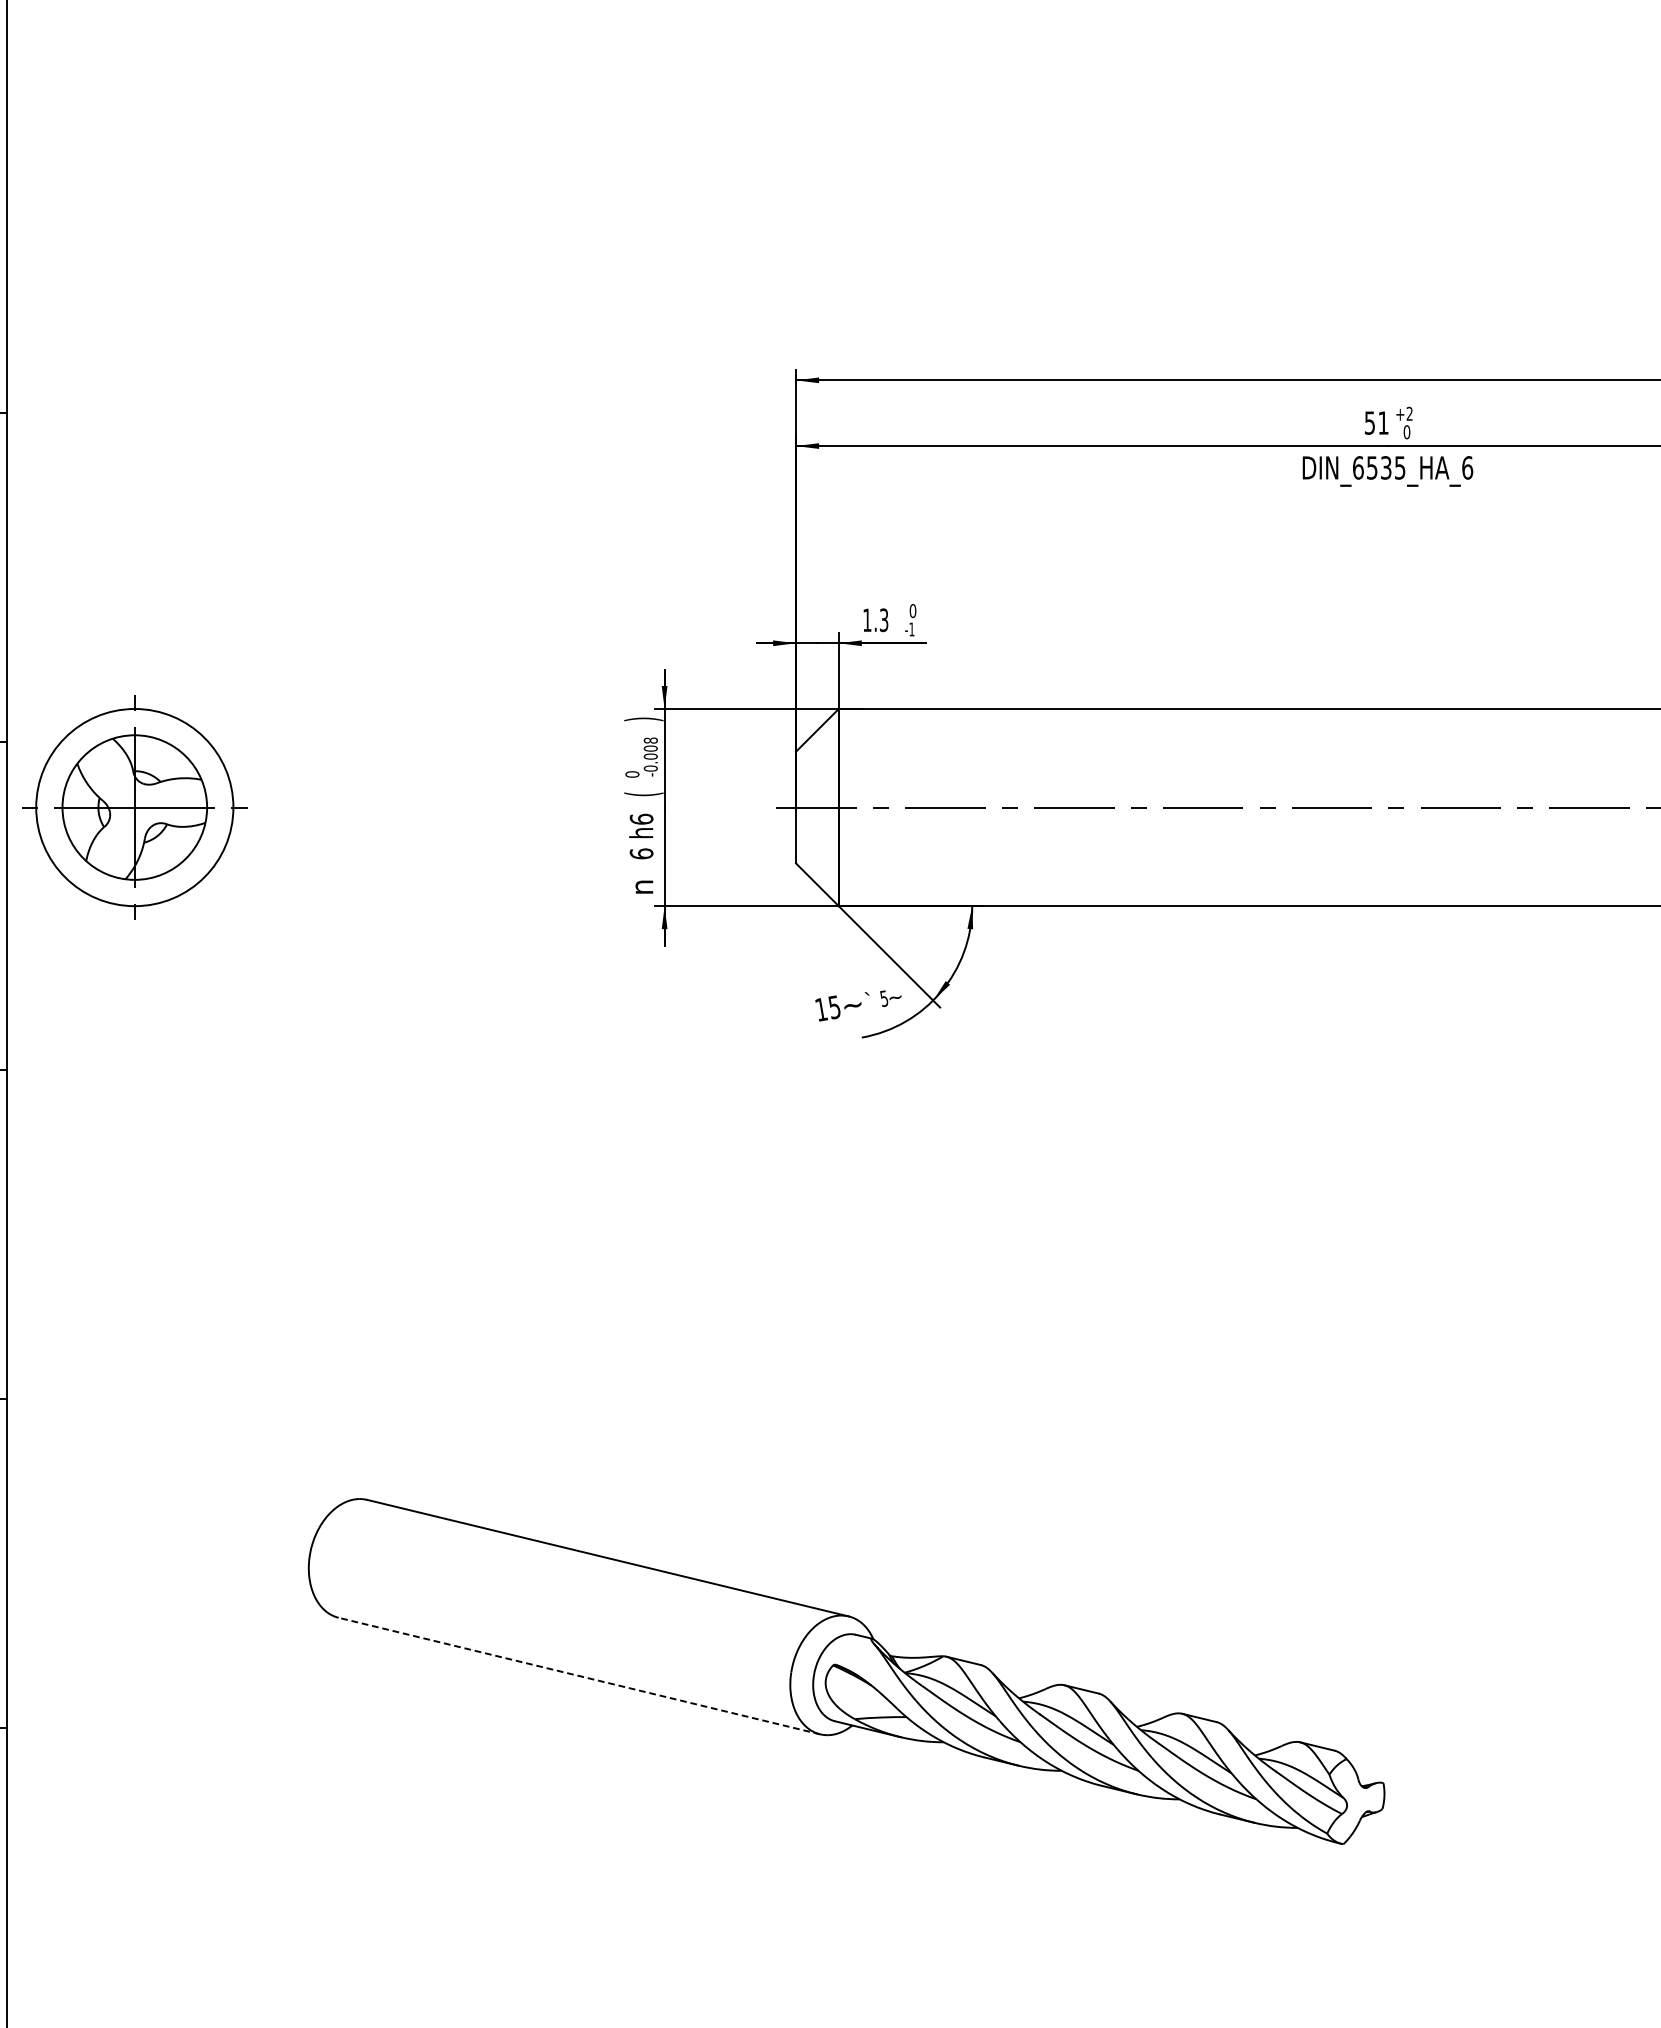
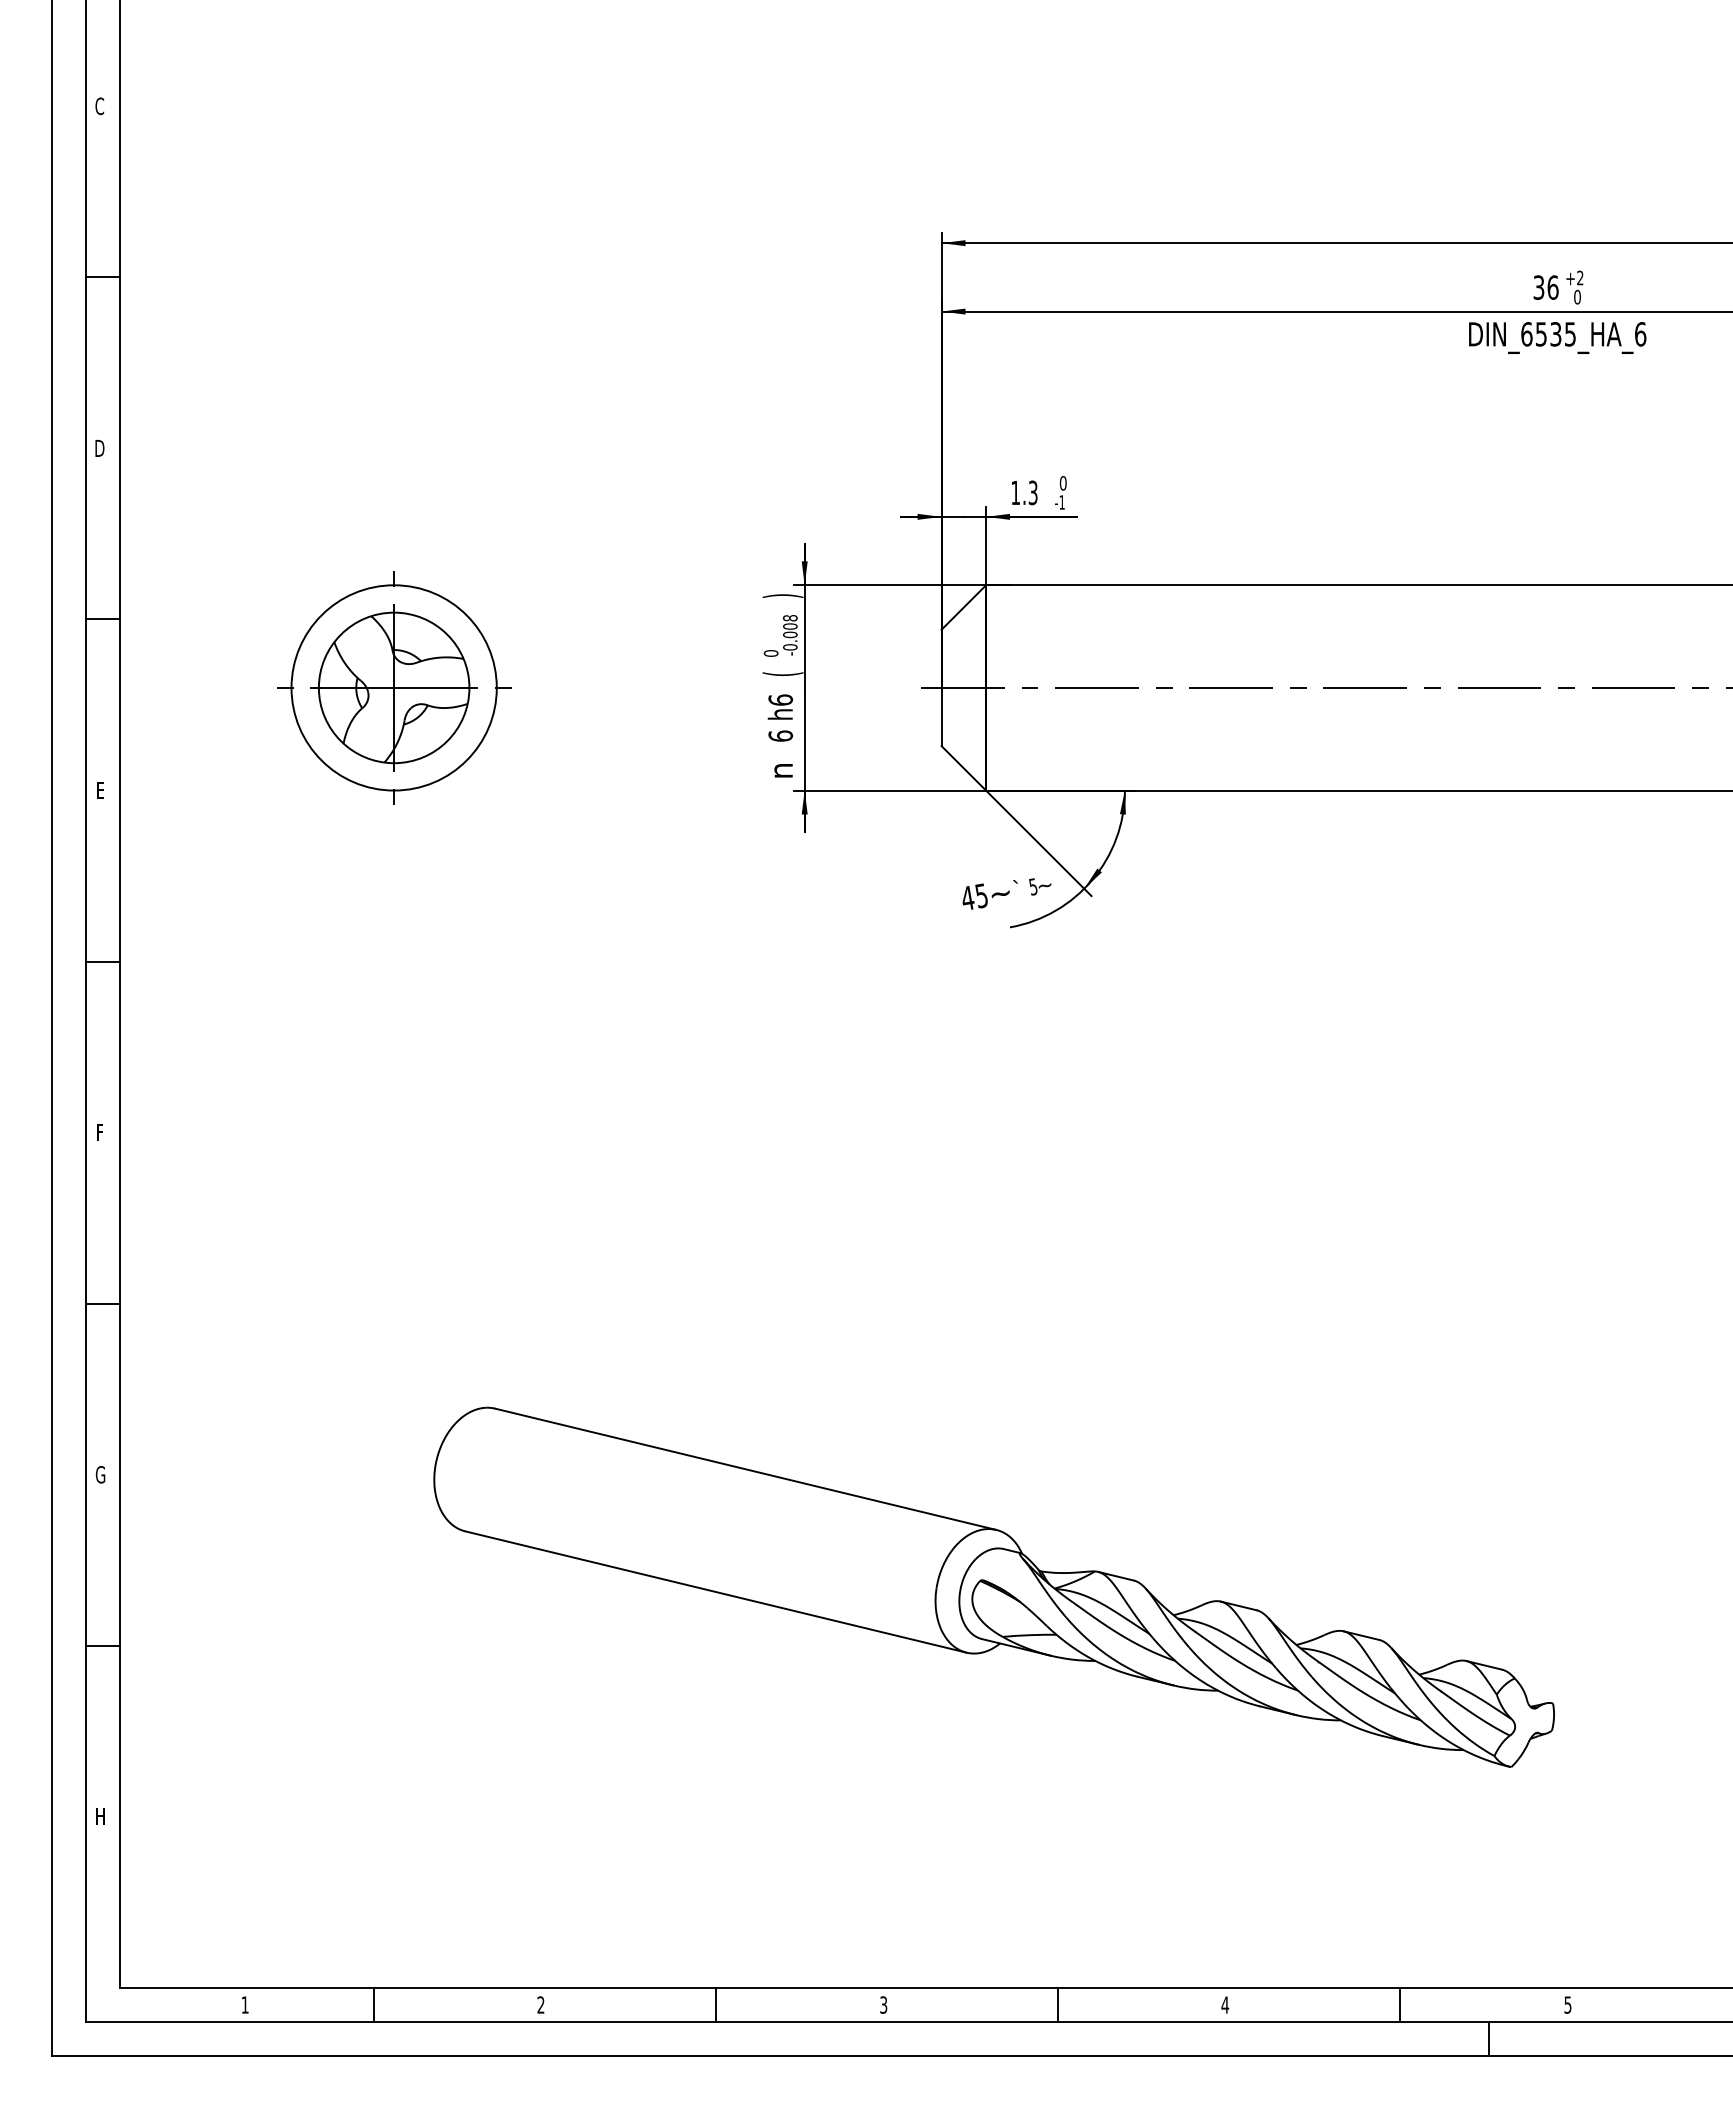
text: (1377, 422) -> (1546, 287), 51 -> 36
part: (135, 807) -> (394, 687), moved
text: (821, 1009) -> (967, 898), 15 -> 45
line: (579, 1676) -> (716, 1592), dashed -> solid

